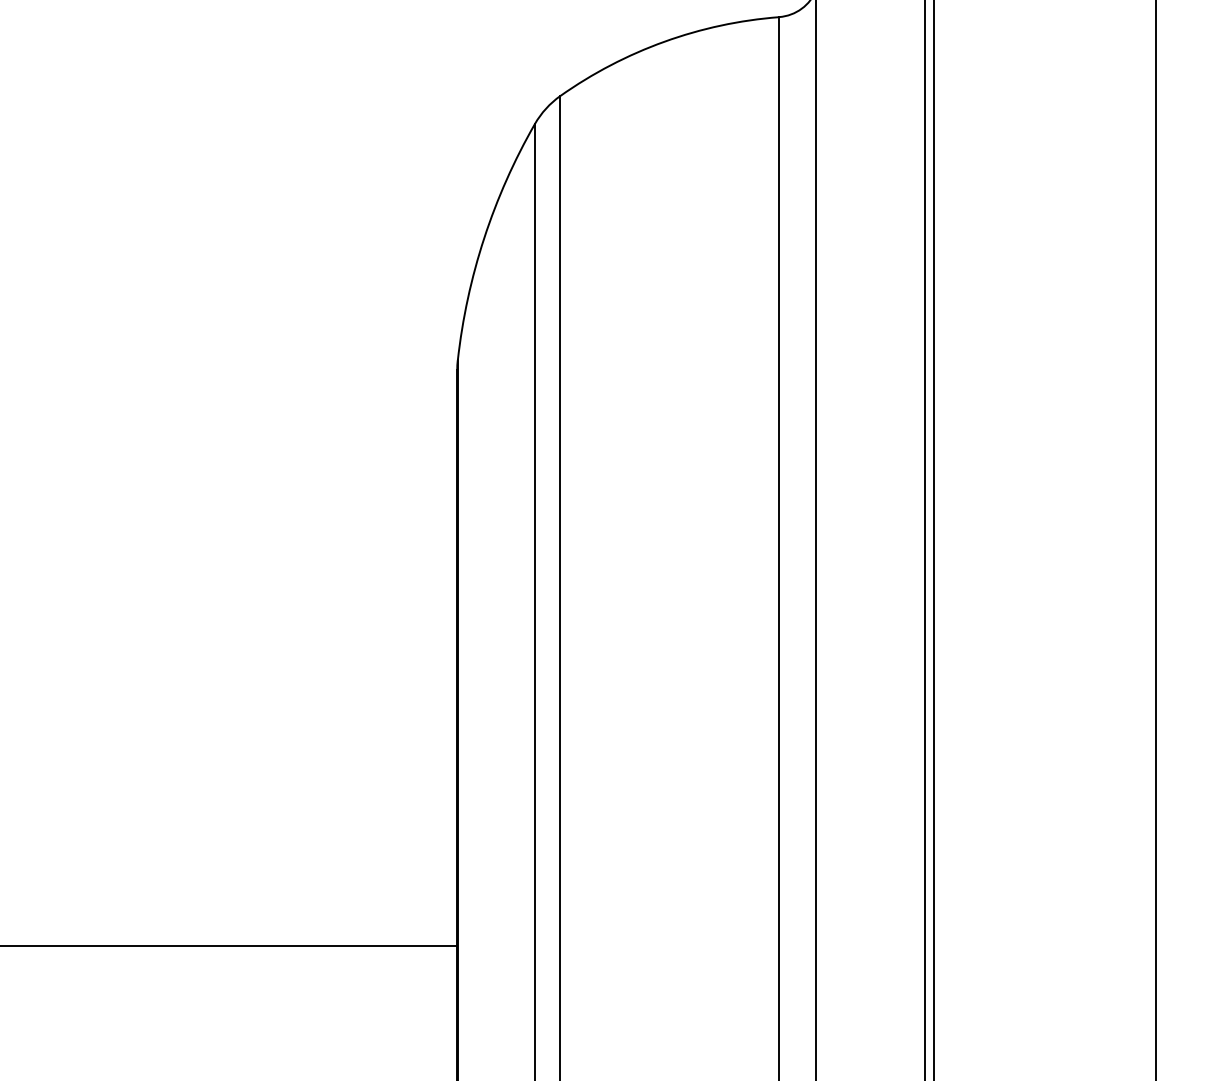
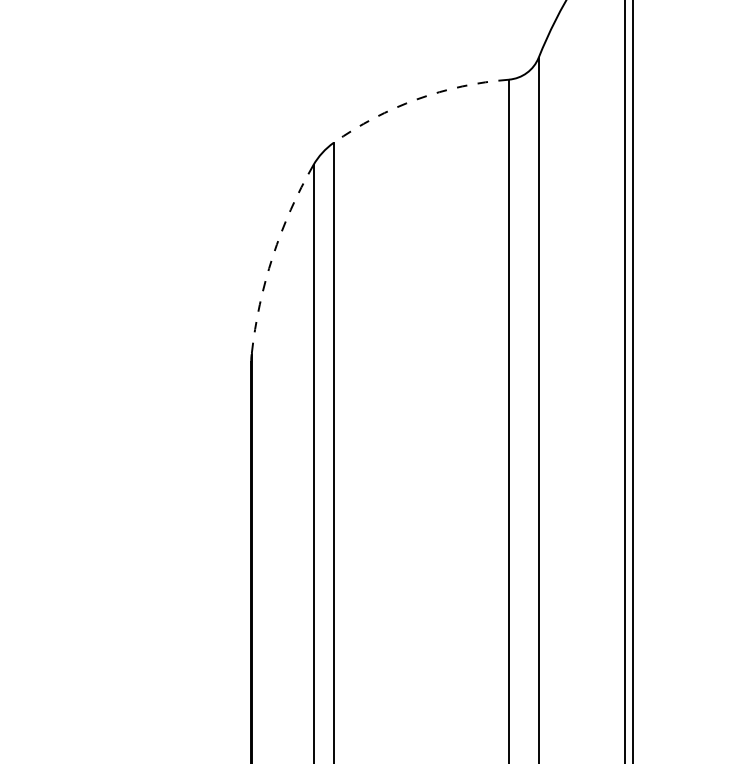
arc: (664, 41) -> (417, 99), solid -> dashed
arc: (484, 238) -> (273, 256), solid -> dashed

